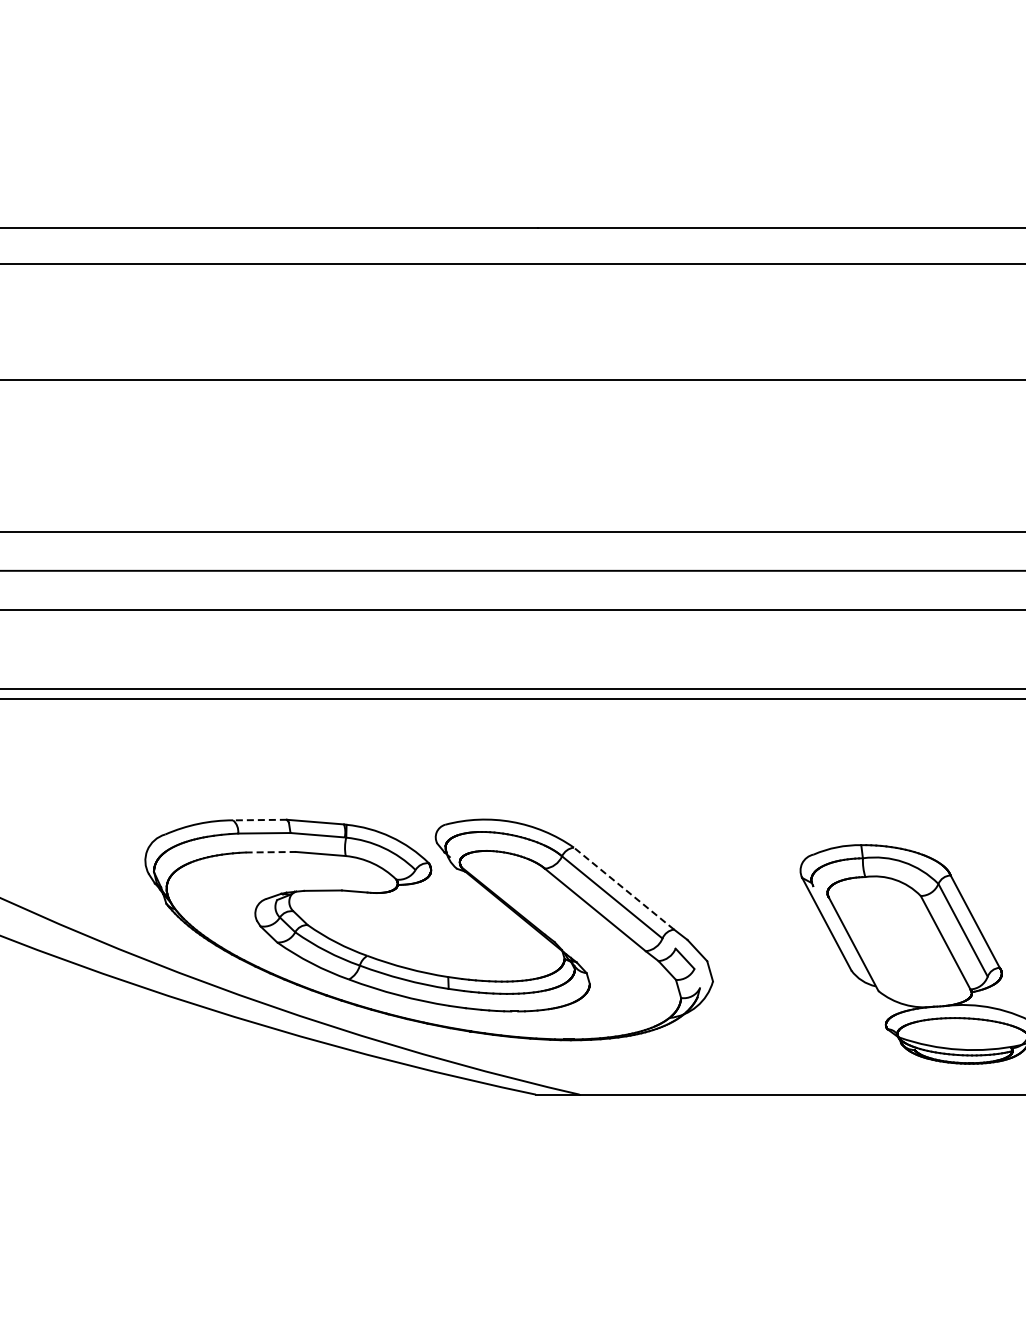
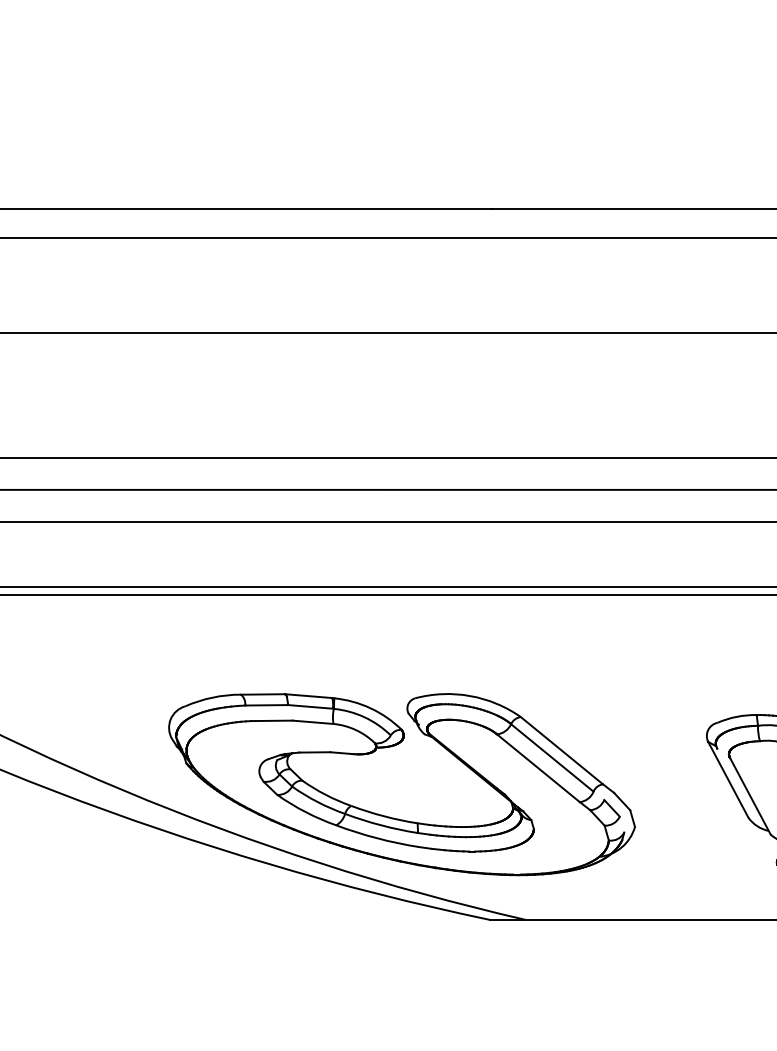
line: (259, 820) -> (262, 694), dashed -> solid
line: (271, 852) -> (272, 721), dashed -> solid
line: (624, 888) -> (562, 750), dashed -> solid

